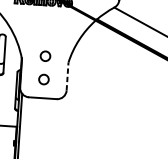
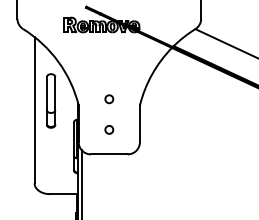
circle: (45, 56) -> (109, 99), size x0.62
line: (67, 76) -> (139, 123), dashed -> solid
circle: (44, 79) -> (109, 129), size x0.62

